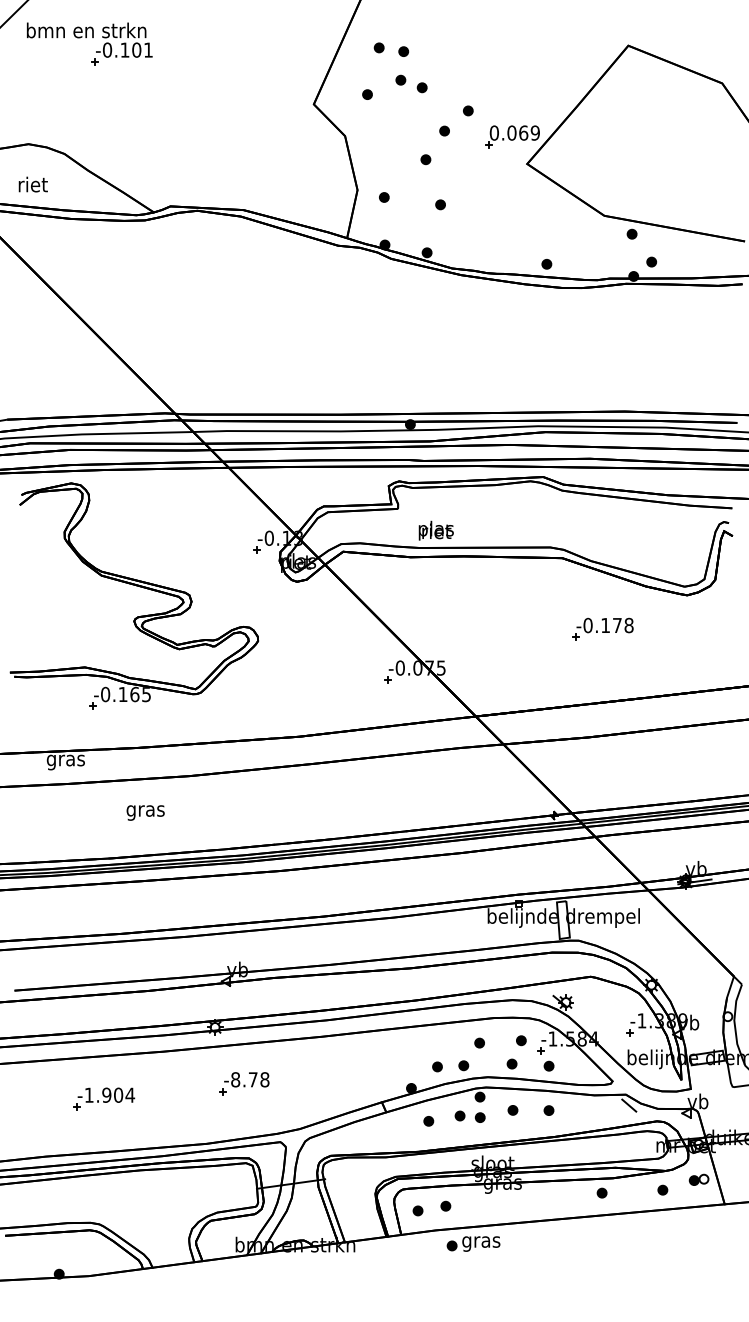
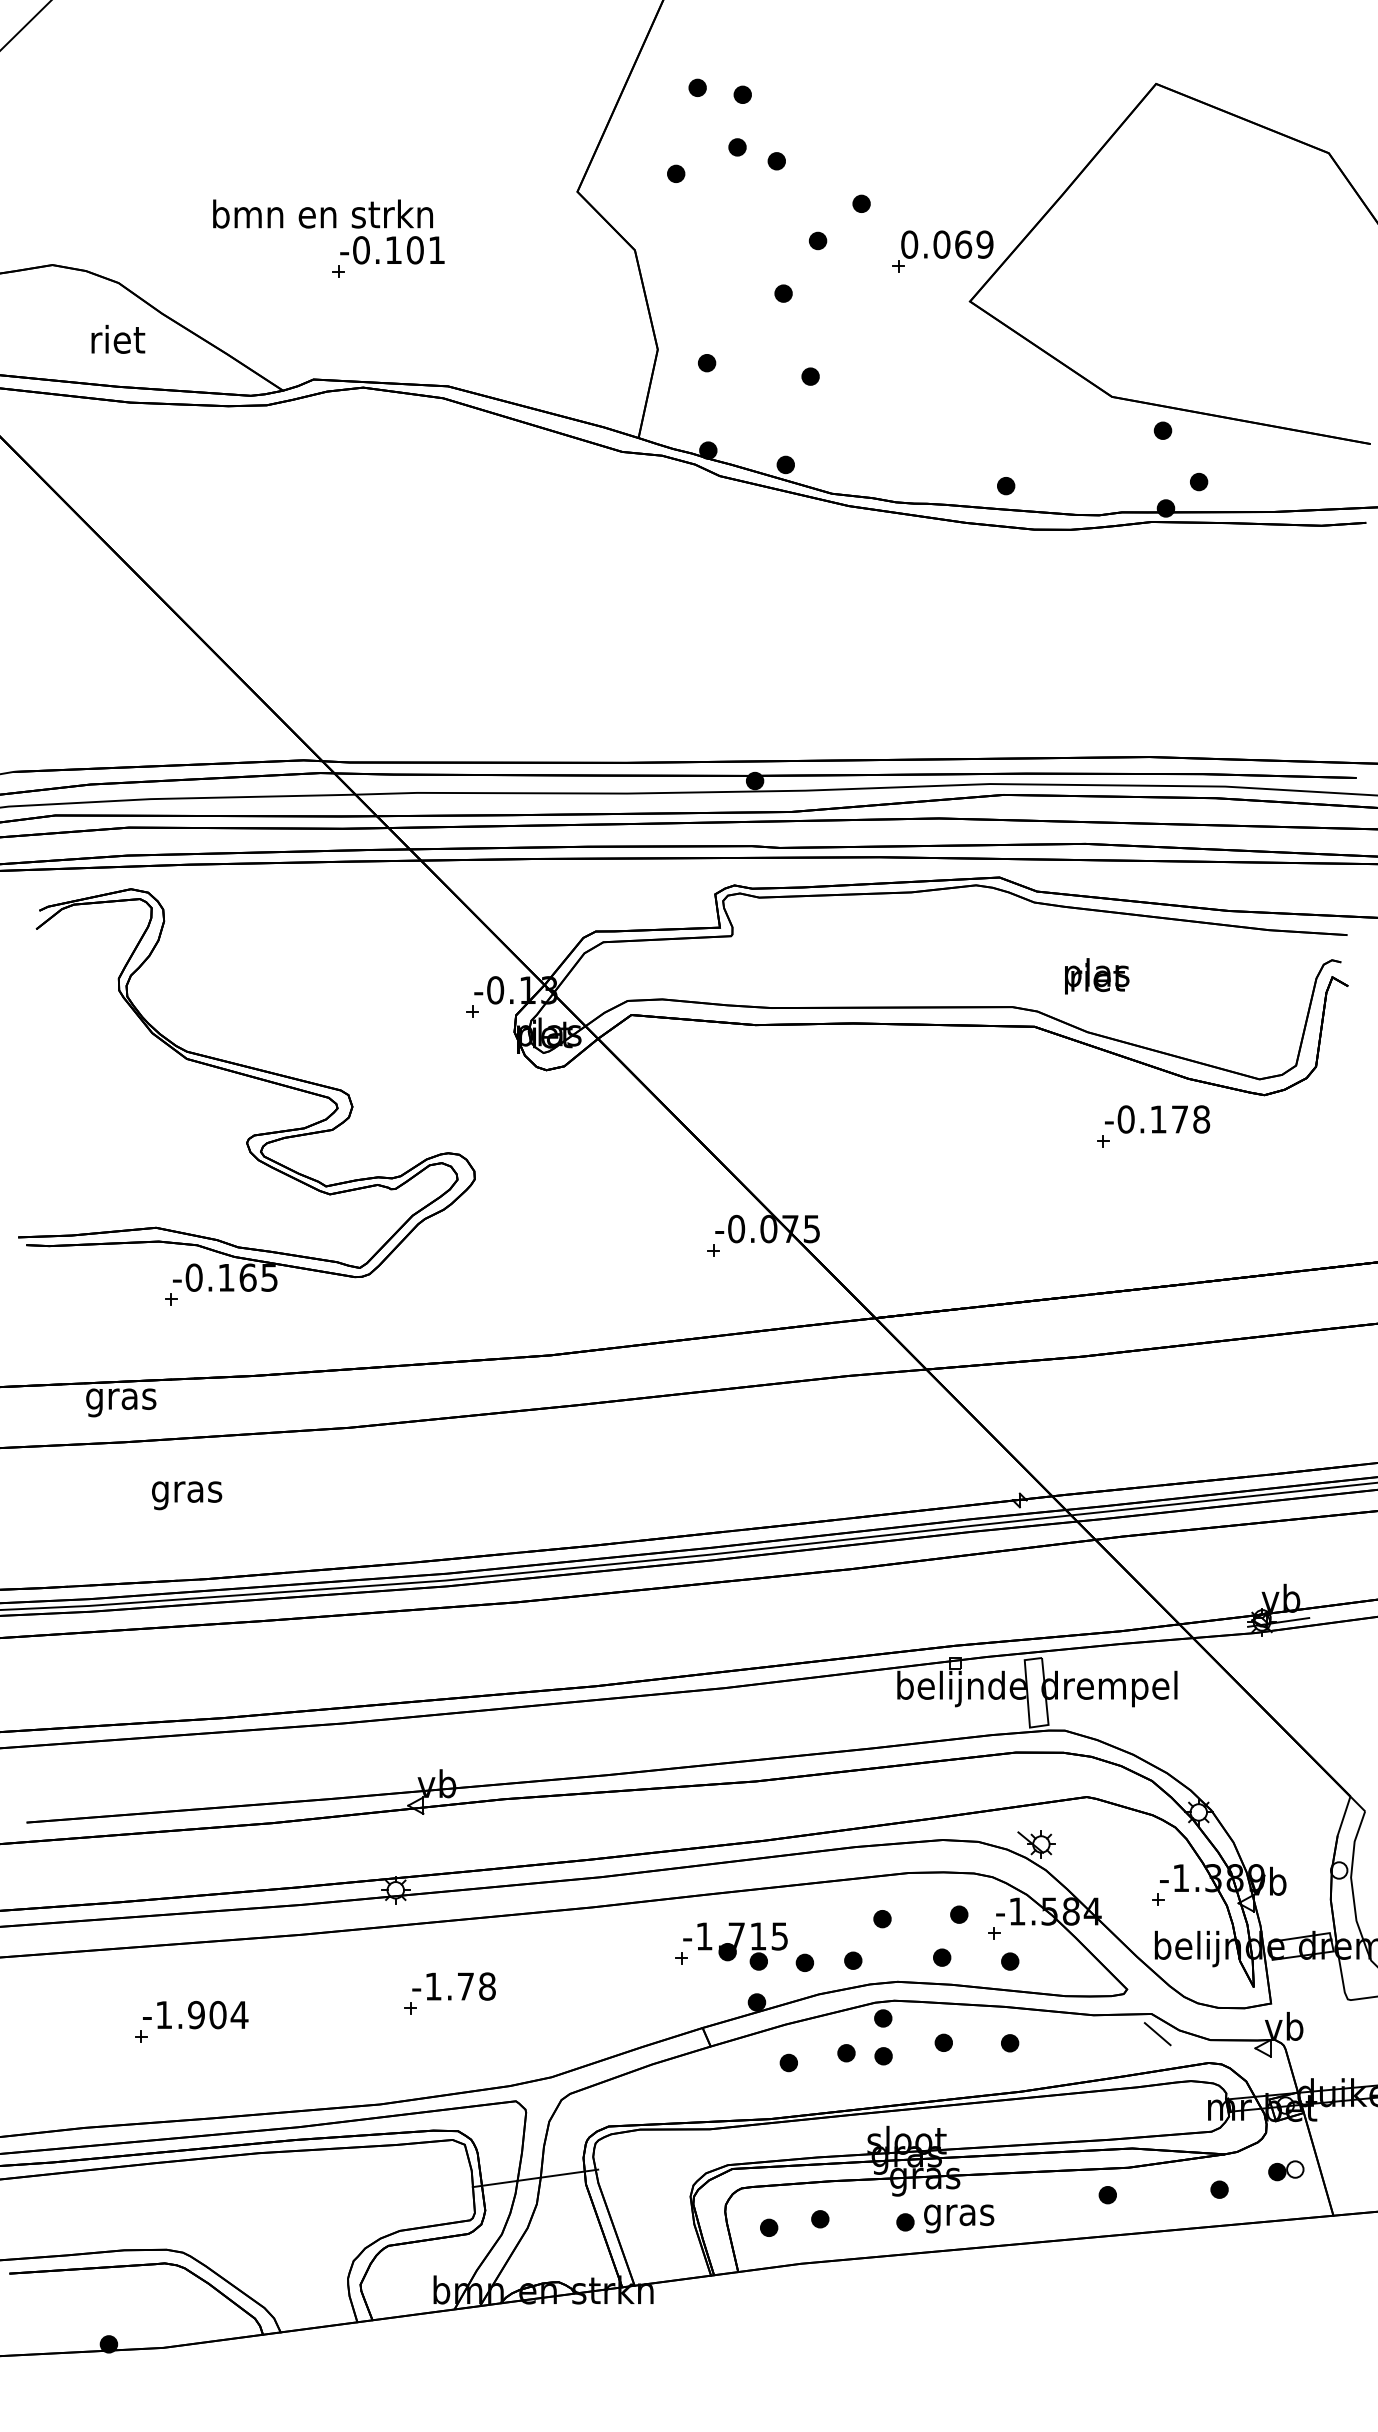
part: (89, 43) -> (328, 238), moved
text: (32, 184) -> (116, 339), moved
text: (435, 530) -> (1095, 975), moved
part: (602, 628) -> (1152, 1124), moved
text: (145, 812) -> (186, 1494), moved
part: (397, 1058) -> (731, 1947), added
text: (235, 1079) -> (433, 1986), -8.78 -> -1.78
part: (473, 1243) -> (944, 2217), moved

